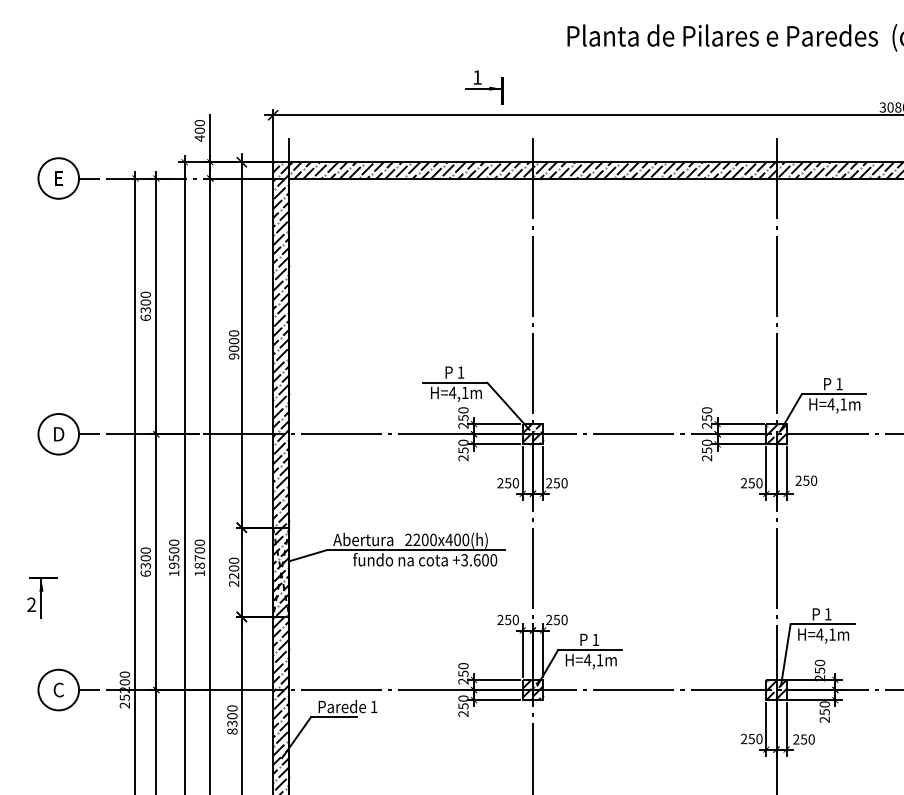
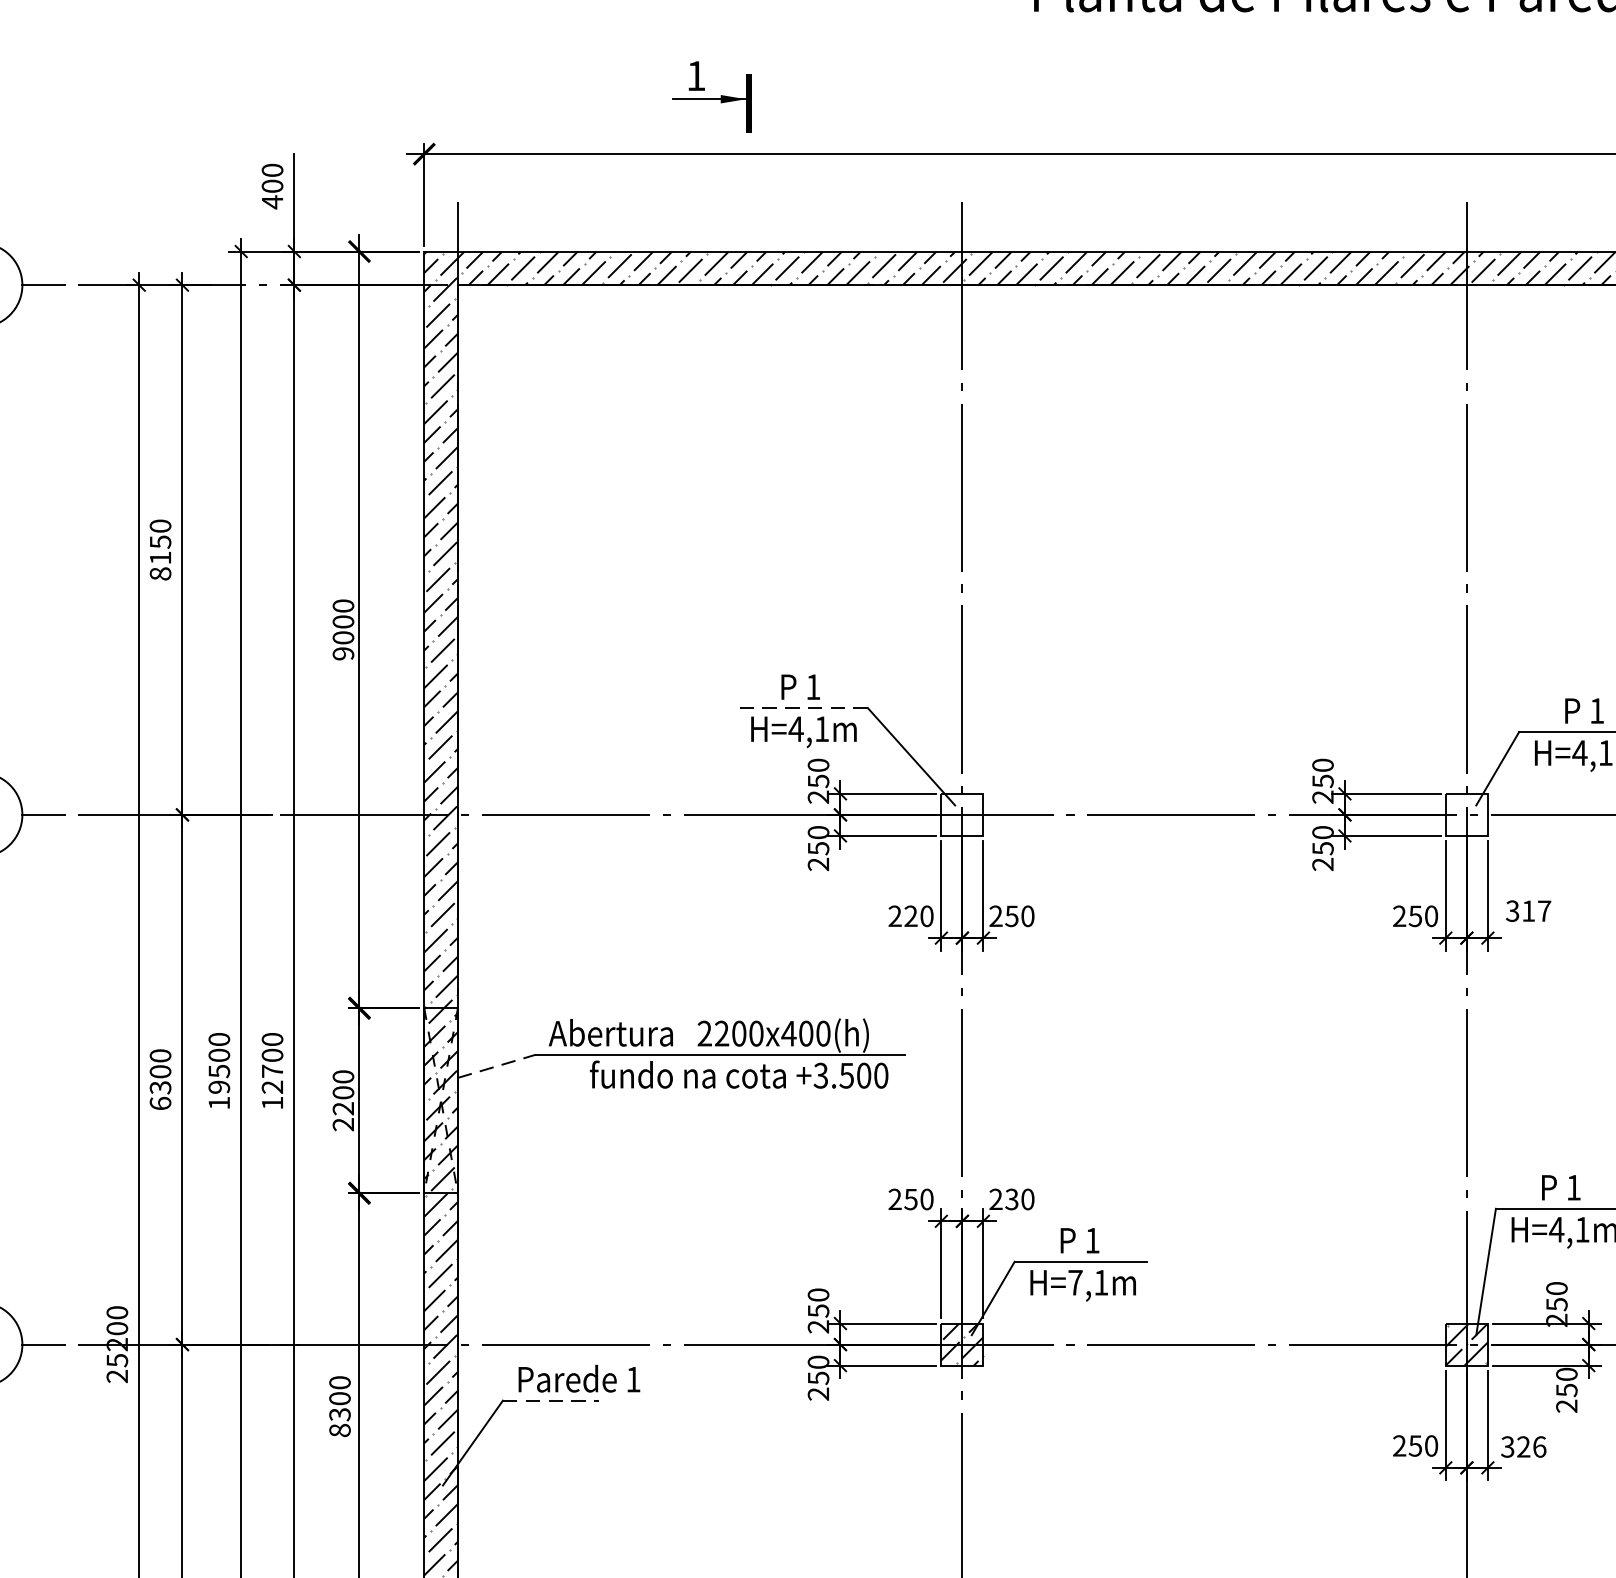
part: (484, 87) -> (710, 96), moved
text: (145, 310) -> (159, 558), 6300 -> 8150
line: (455, 382) -> (801, 707), solid -> dashed
hatch: (532, 434) -> (961, 815), removed
hatch: (776, 434) -> (1466, 815), removed
text: (806, 480) -> (1528, 910), 250 -> 317
text: (508, 483) -> (911, 916), 250 -> 220
line: (308, 555) -> (497, 1065), solid -> dashed
text: (476, 560) -> (845, 1076), +3.600 -> +3.500
text: (199, 565) -> (271, 1086), 18700 -> 12700
text: (556, 619) -> (1011, 1198), 250 -> 230
text: (587, 660) -> (1075, 1283), H=4,1m -> H=7,1m
line: (334, 717) -> (551, 1401), solid -> dashed
text: (803, 739) -> (1522, 1446), 250 -> 326

